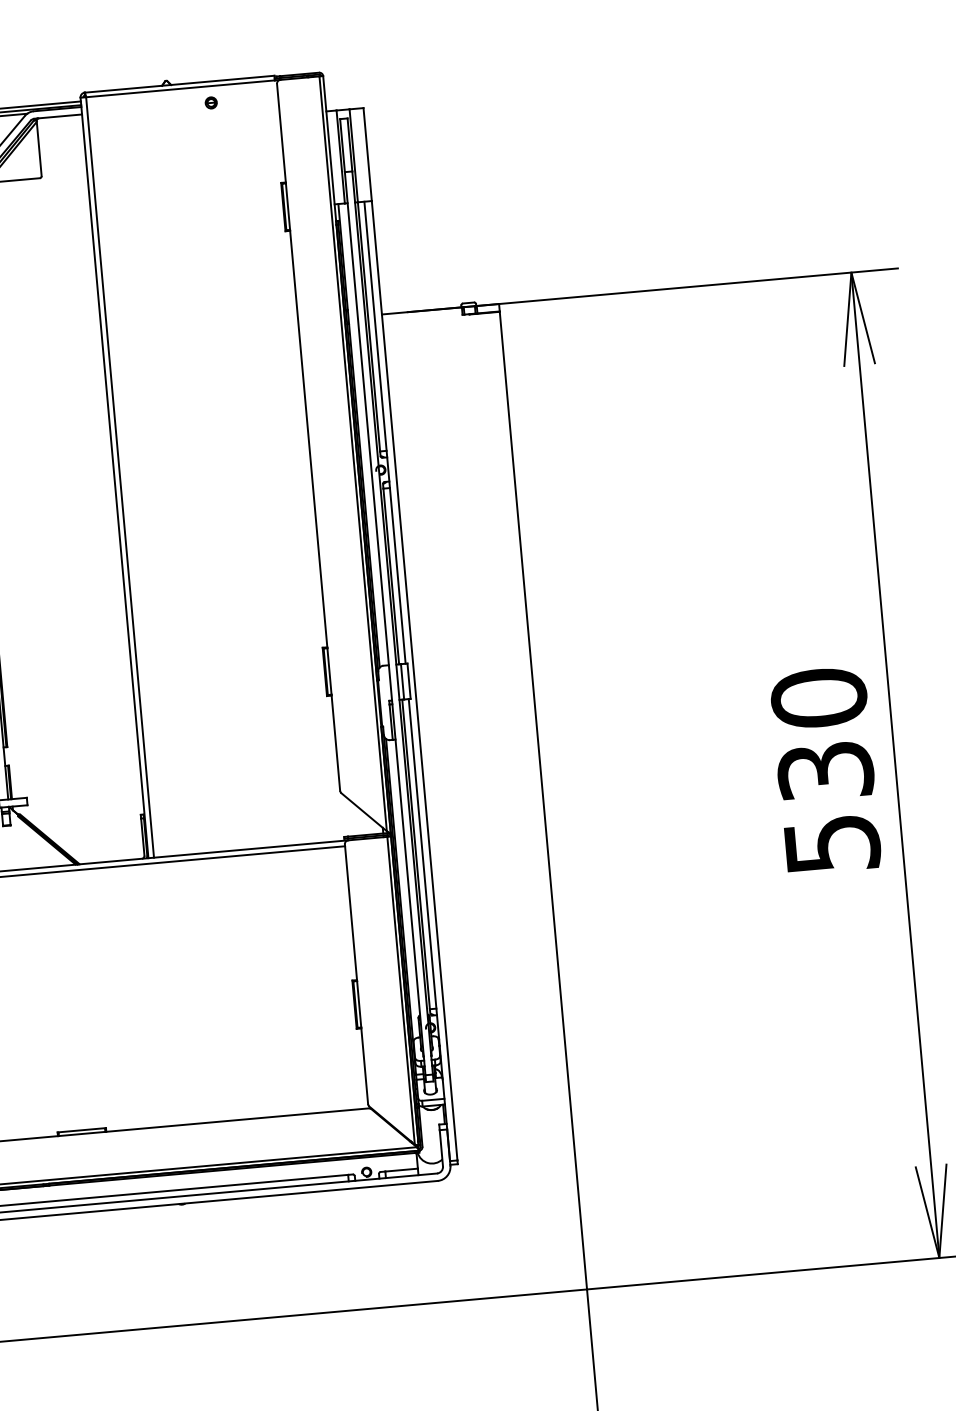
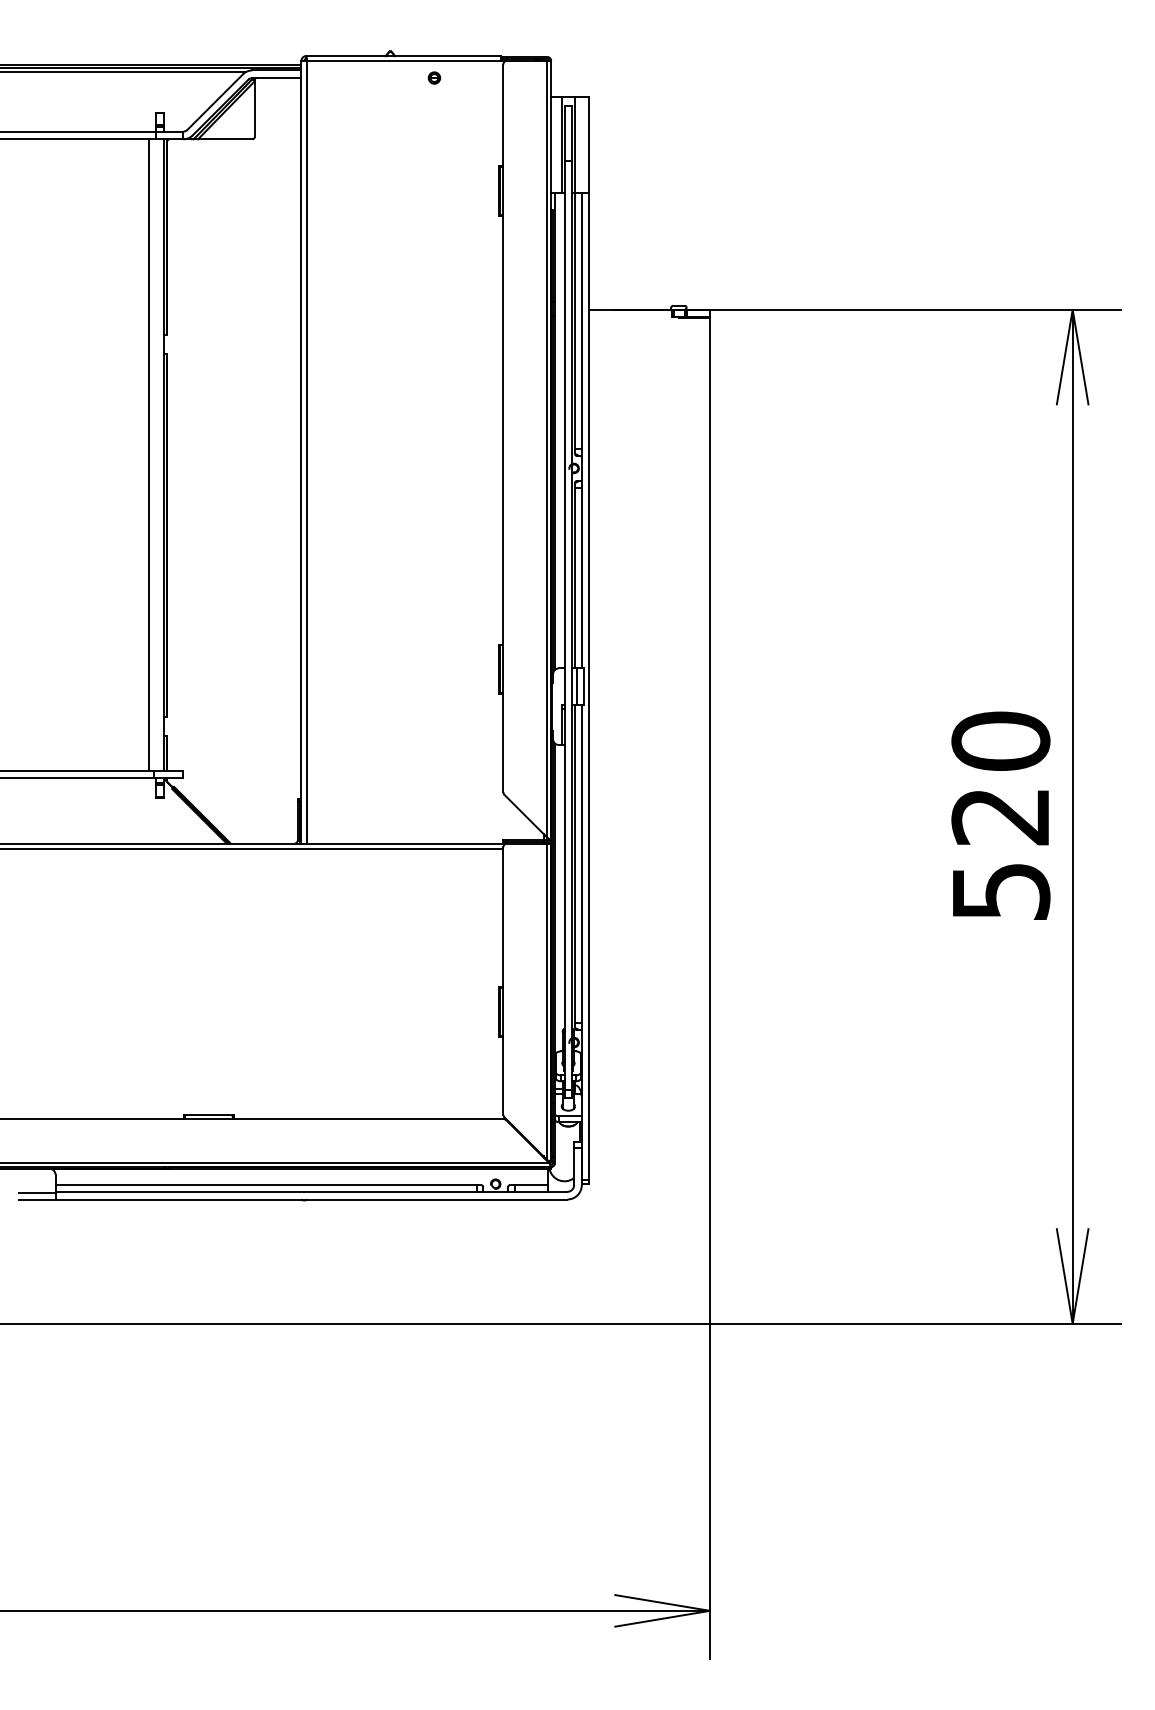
text: (825, 771) -> (1000, 816), 530 -> 520

